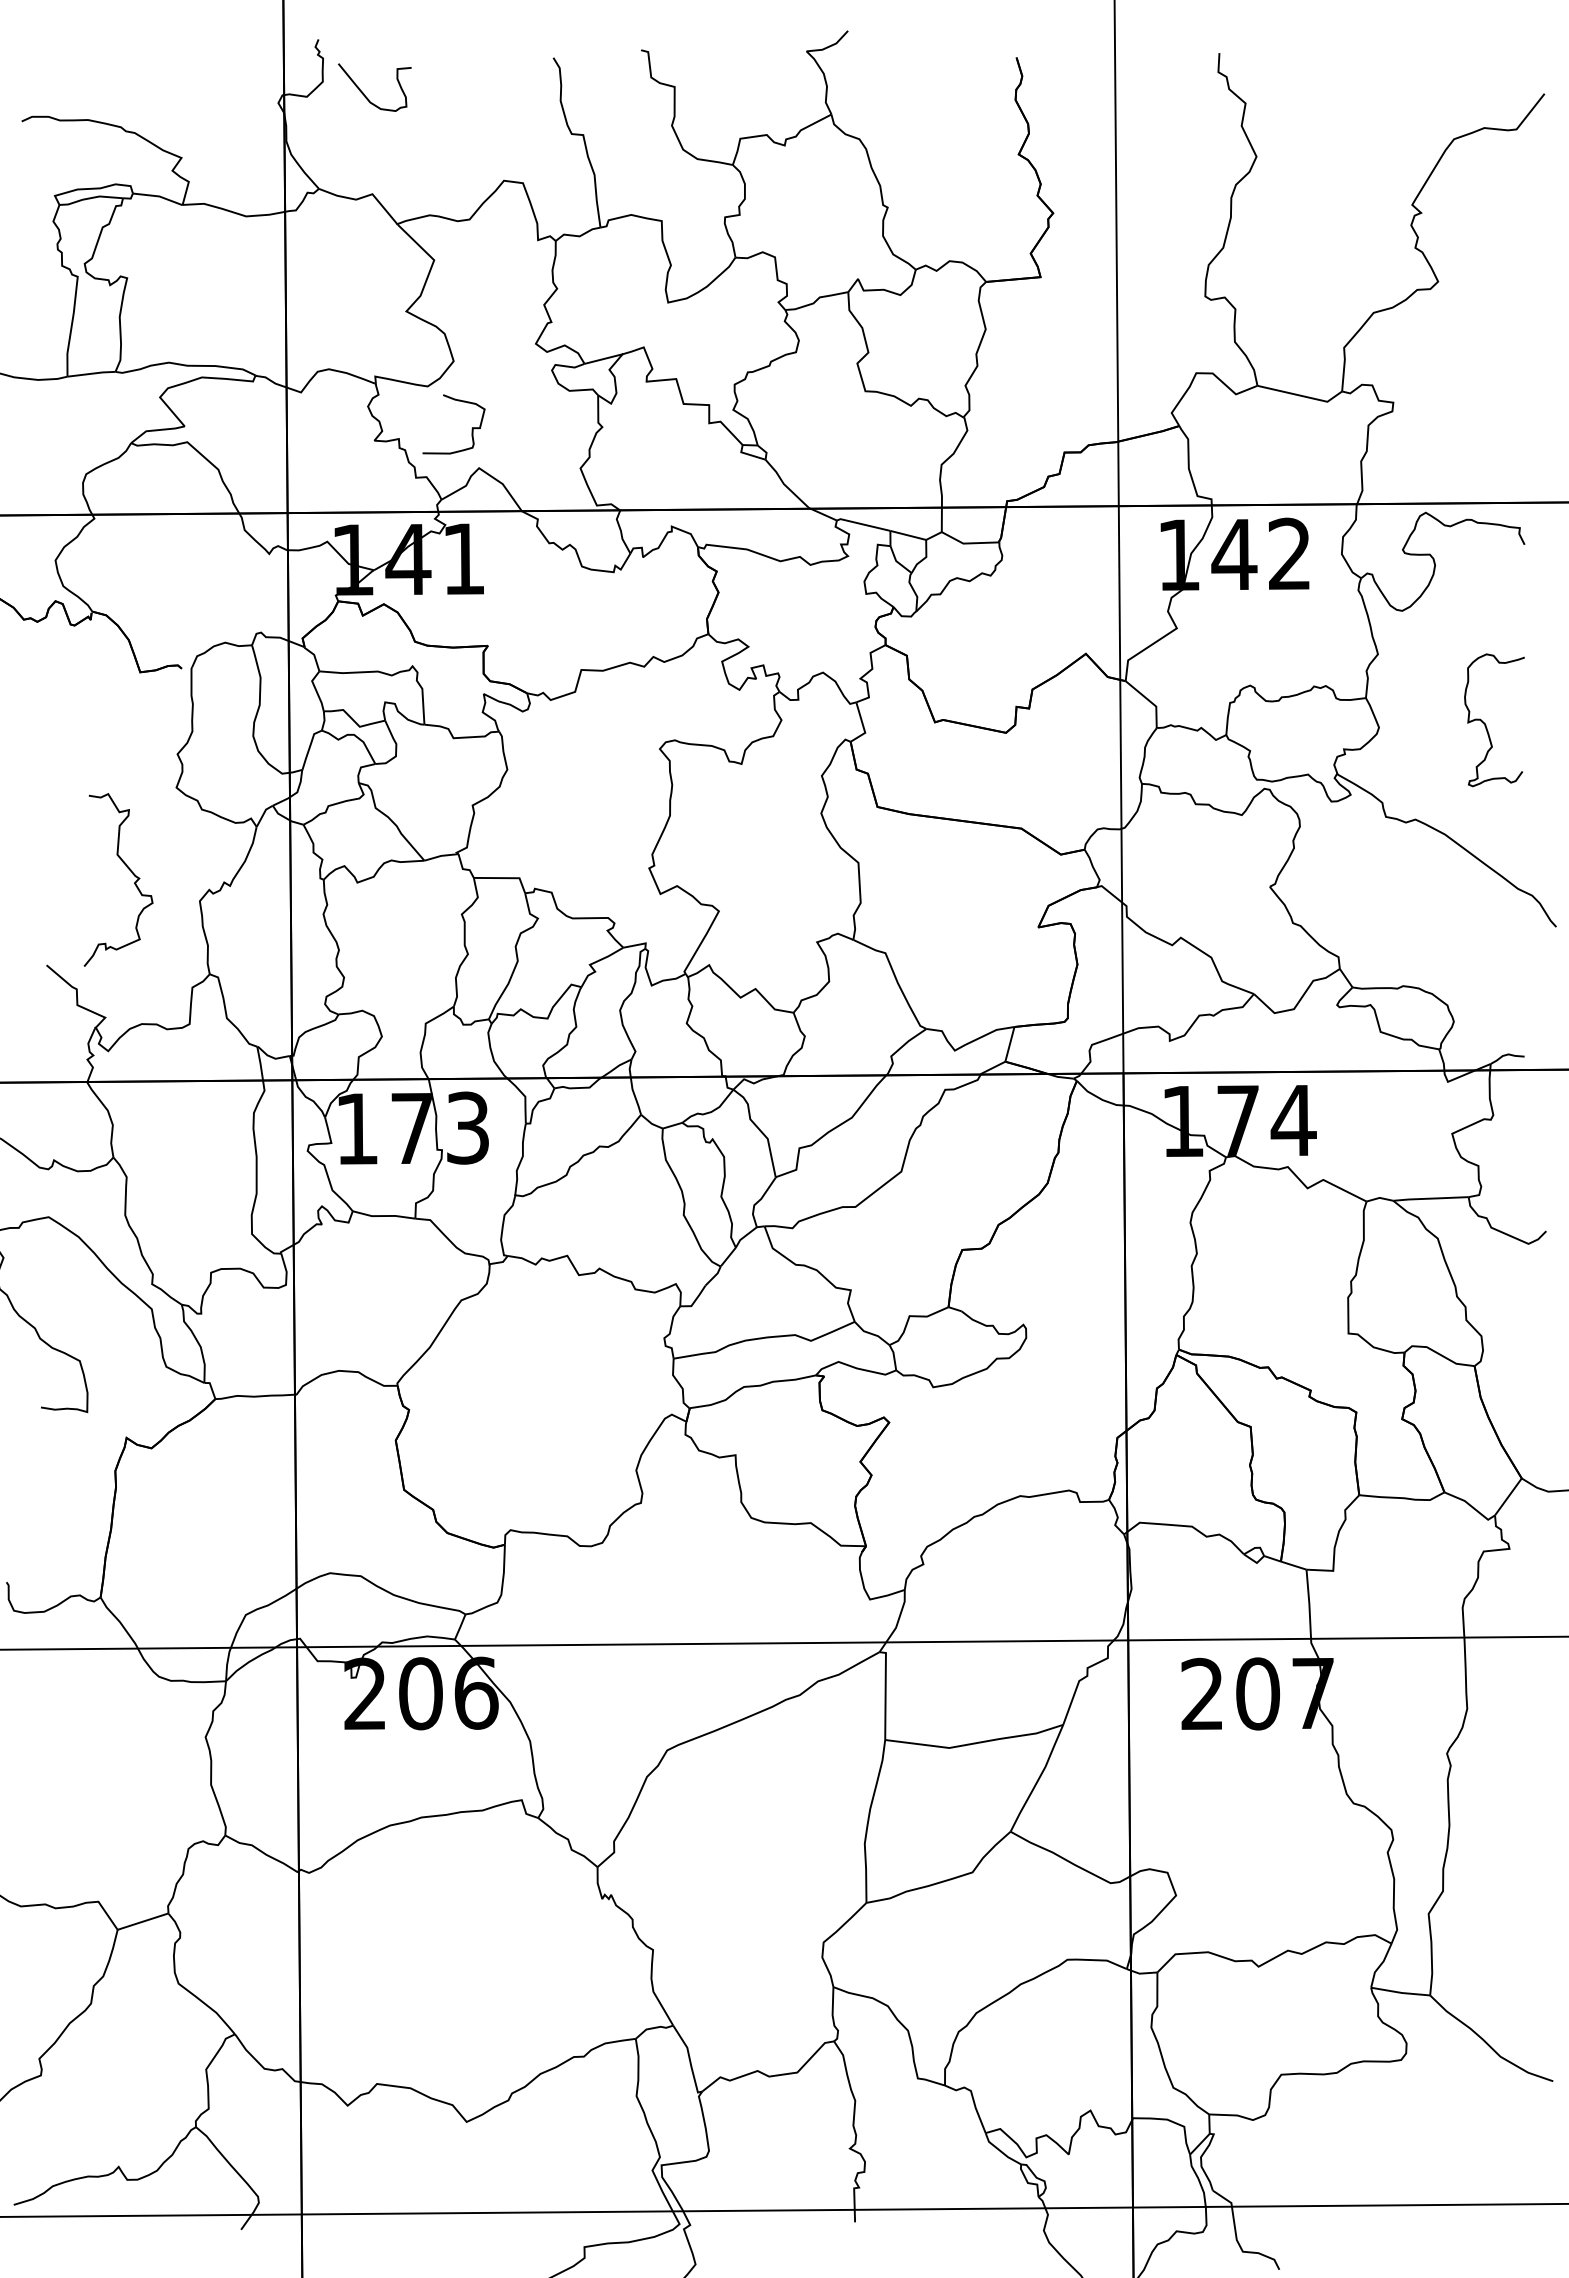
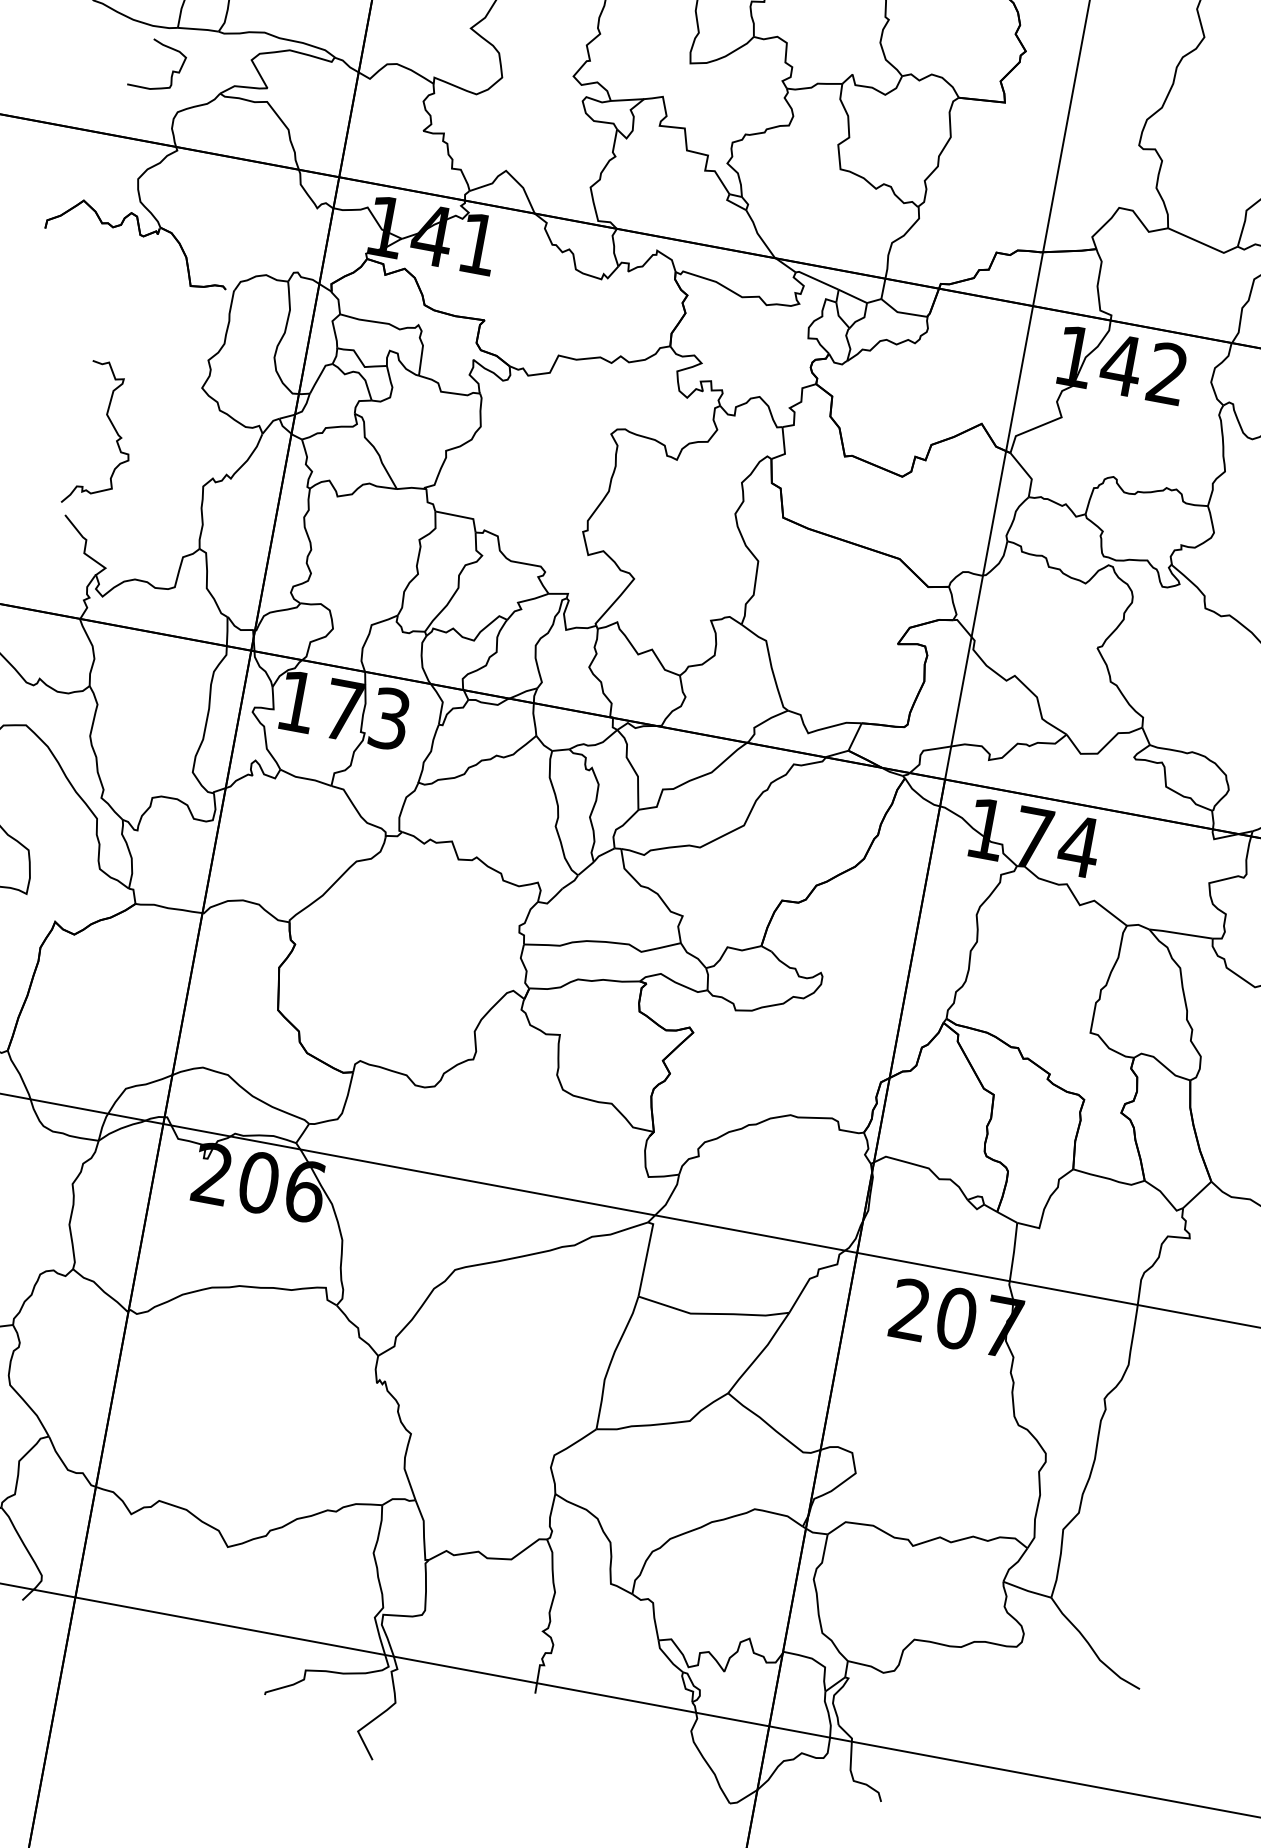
curve: (471, 428) -> (171, 71), moved
curve: (128, 869) -> (113, 428), moved

